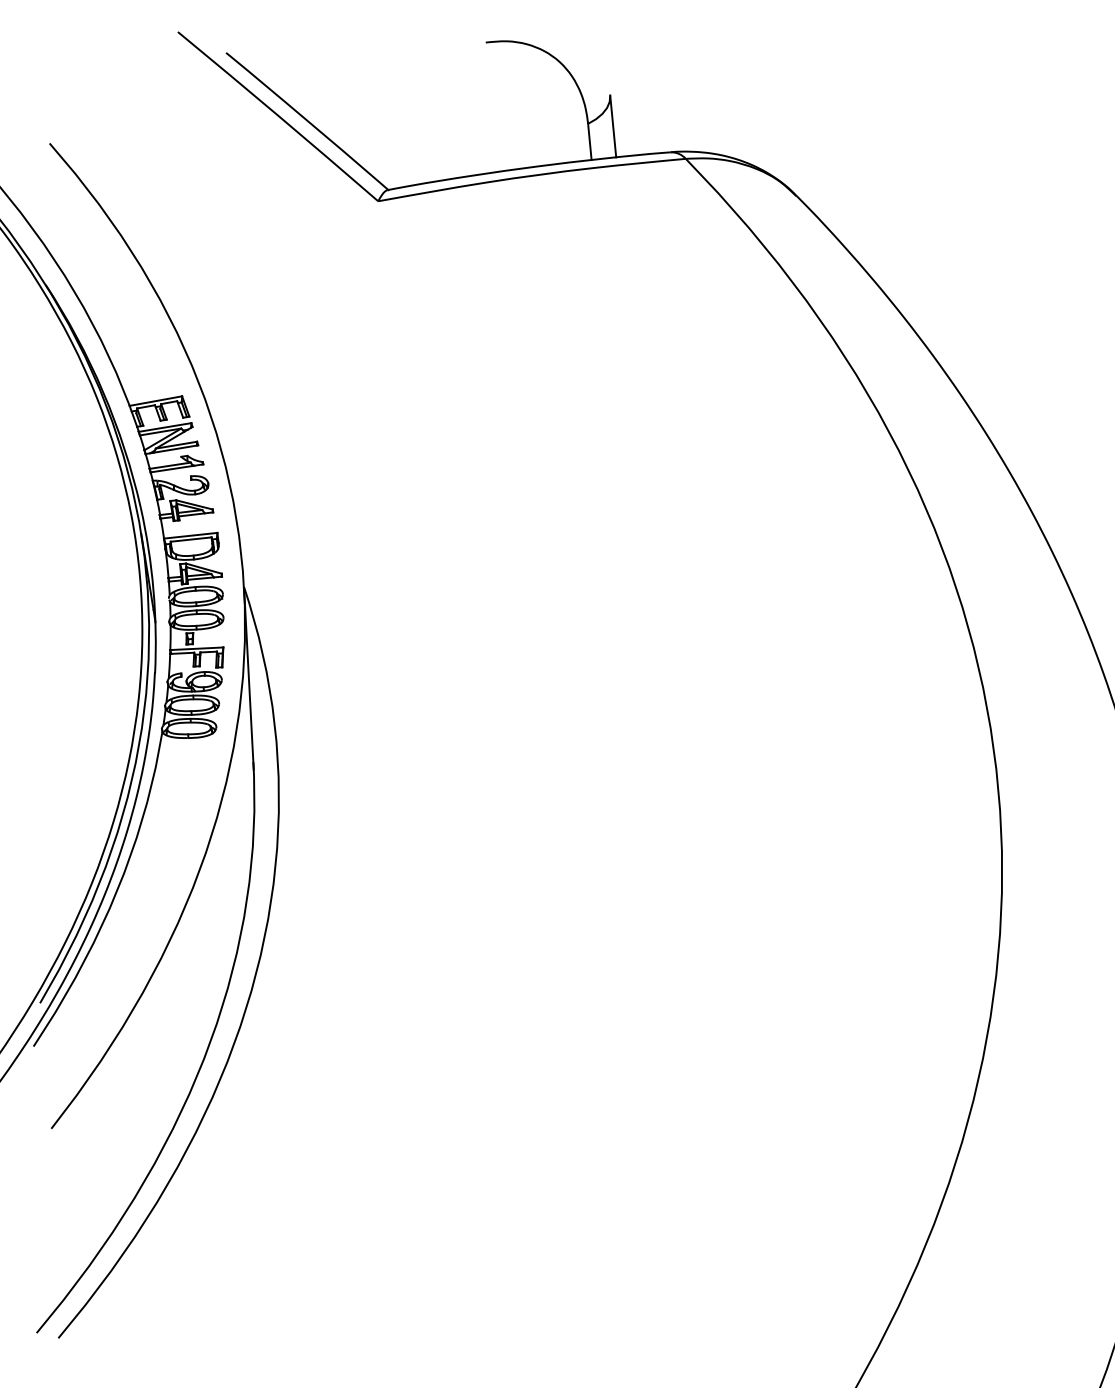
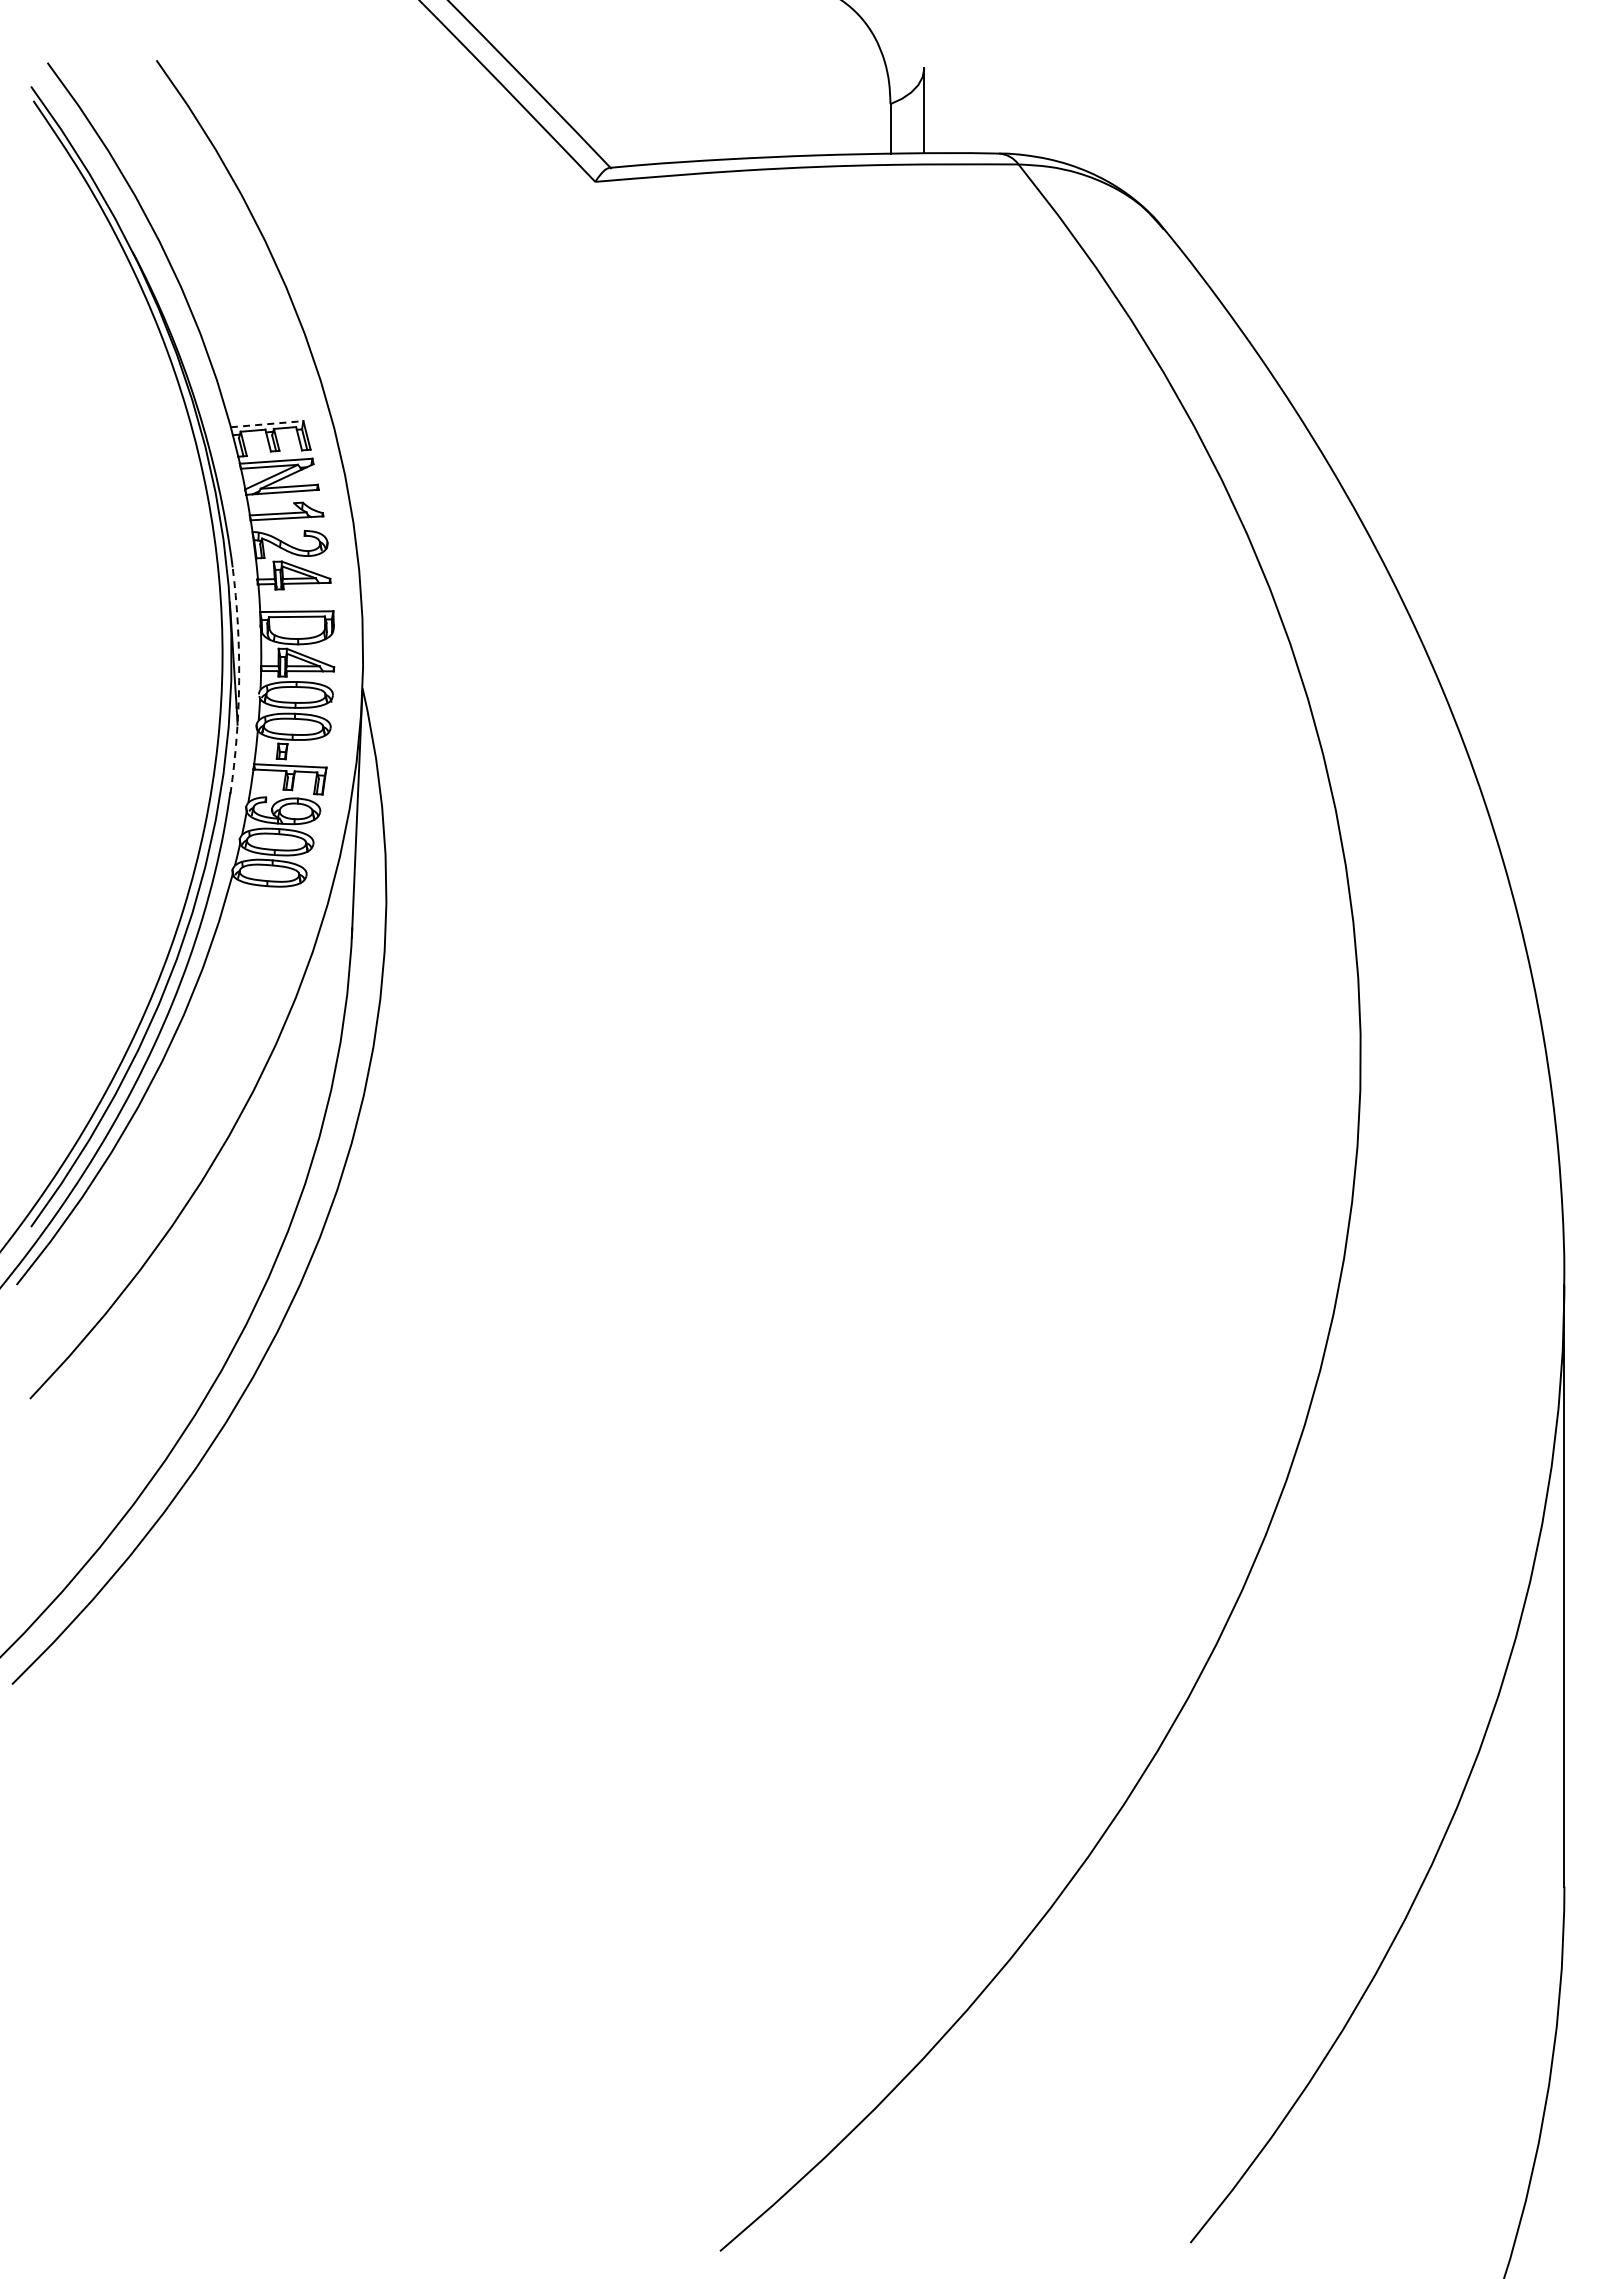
line: (156, 401) -> (267, 424), solid -> dashed
arc: (153, 589) -> (239, 680), solid -> dashed

